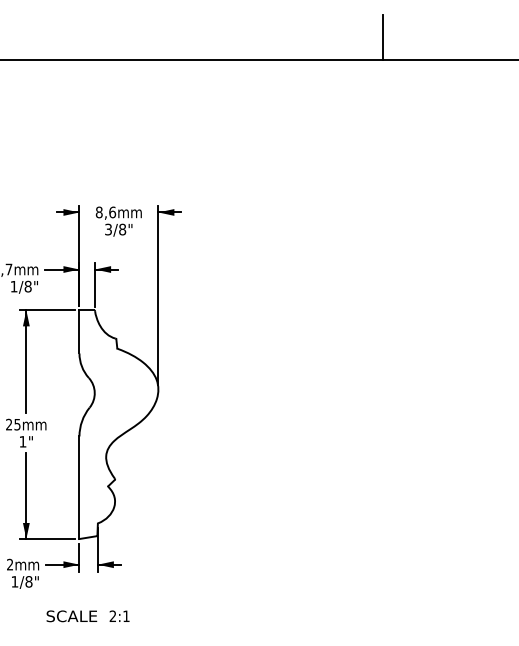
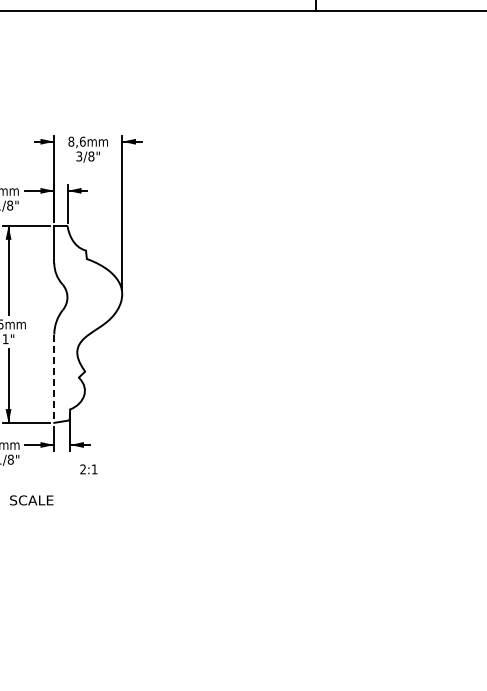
line: (79, 488) -> (54, 379), solid -> dashed
text: (71, 616) -> (31, 500), moved
text: (119, 616) -> (88, 469), moved

